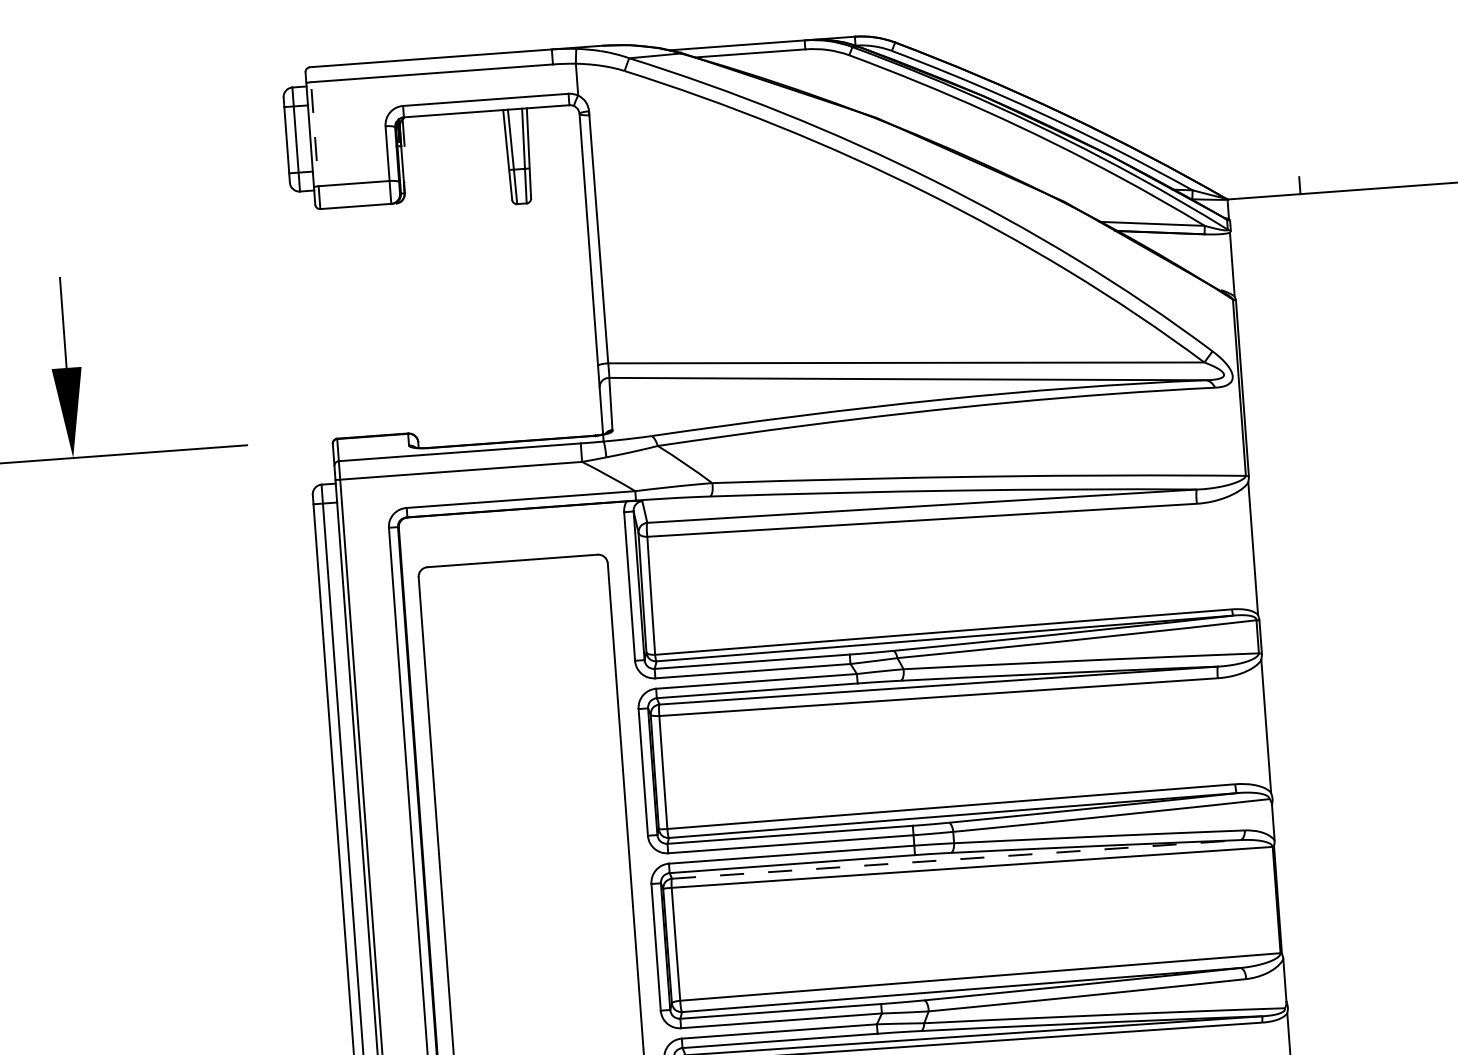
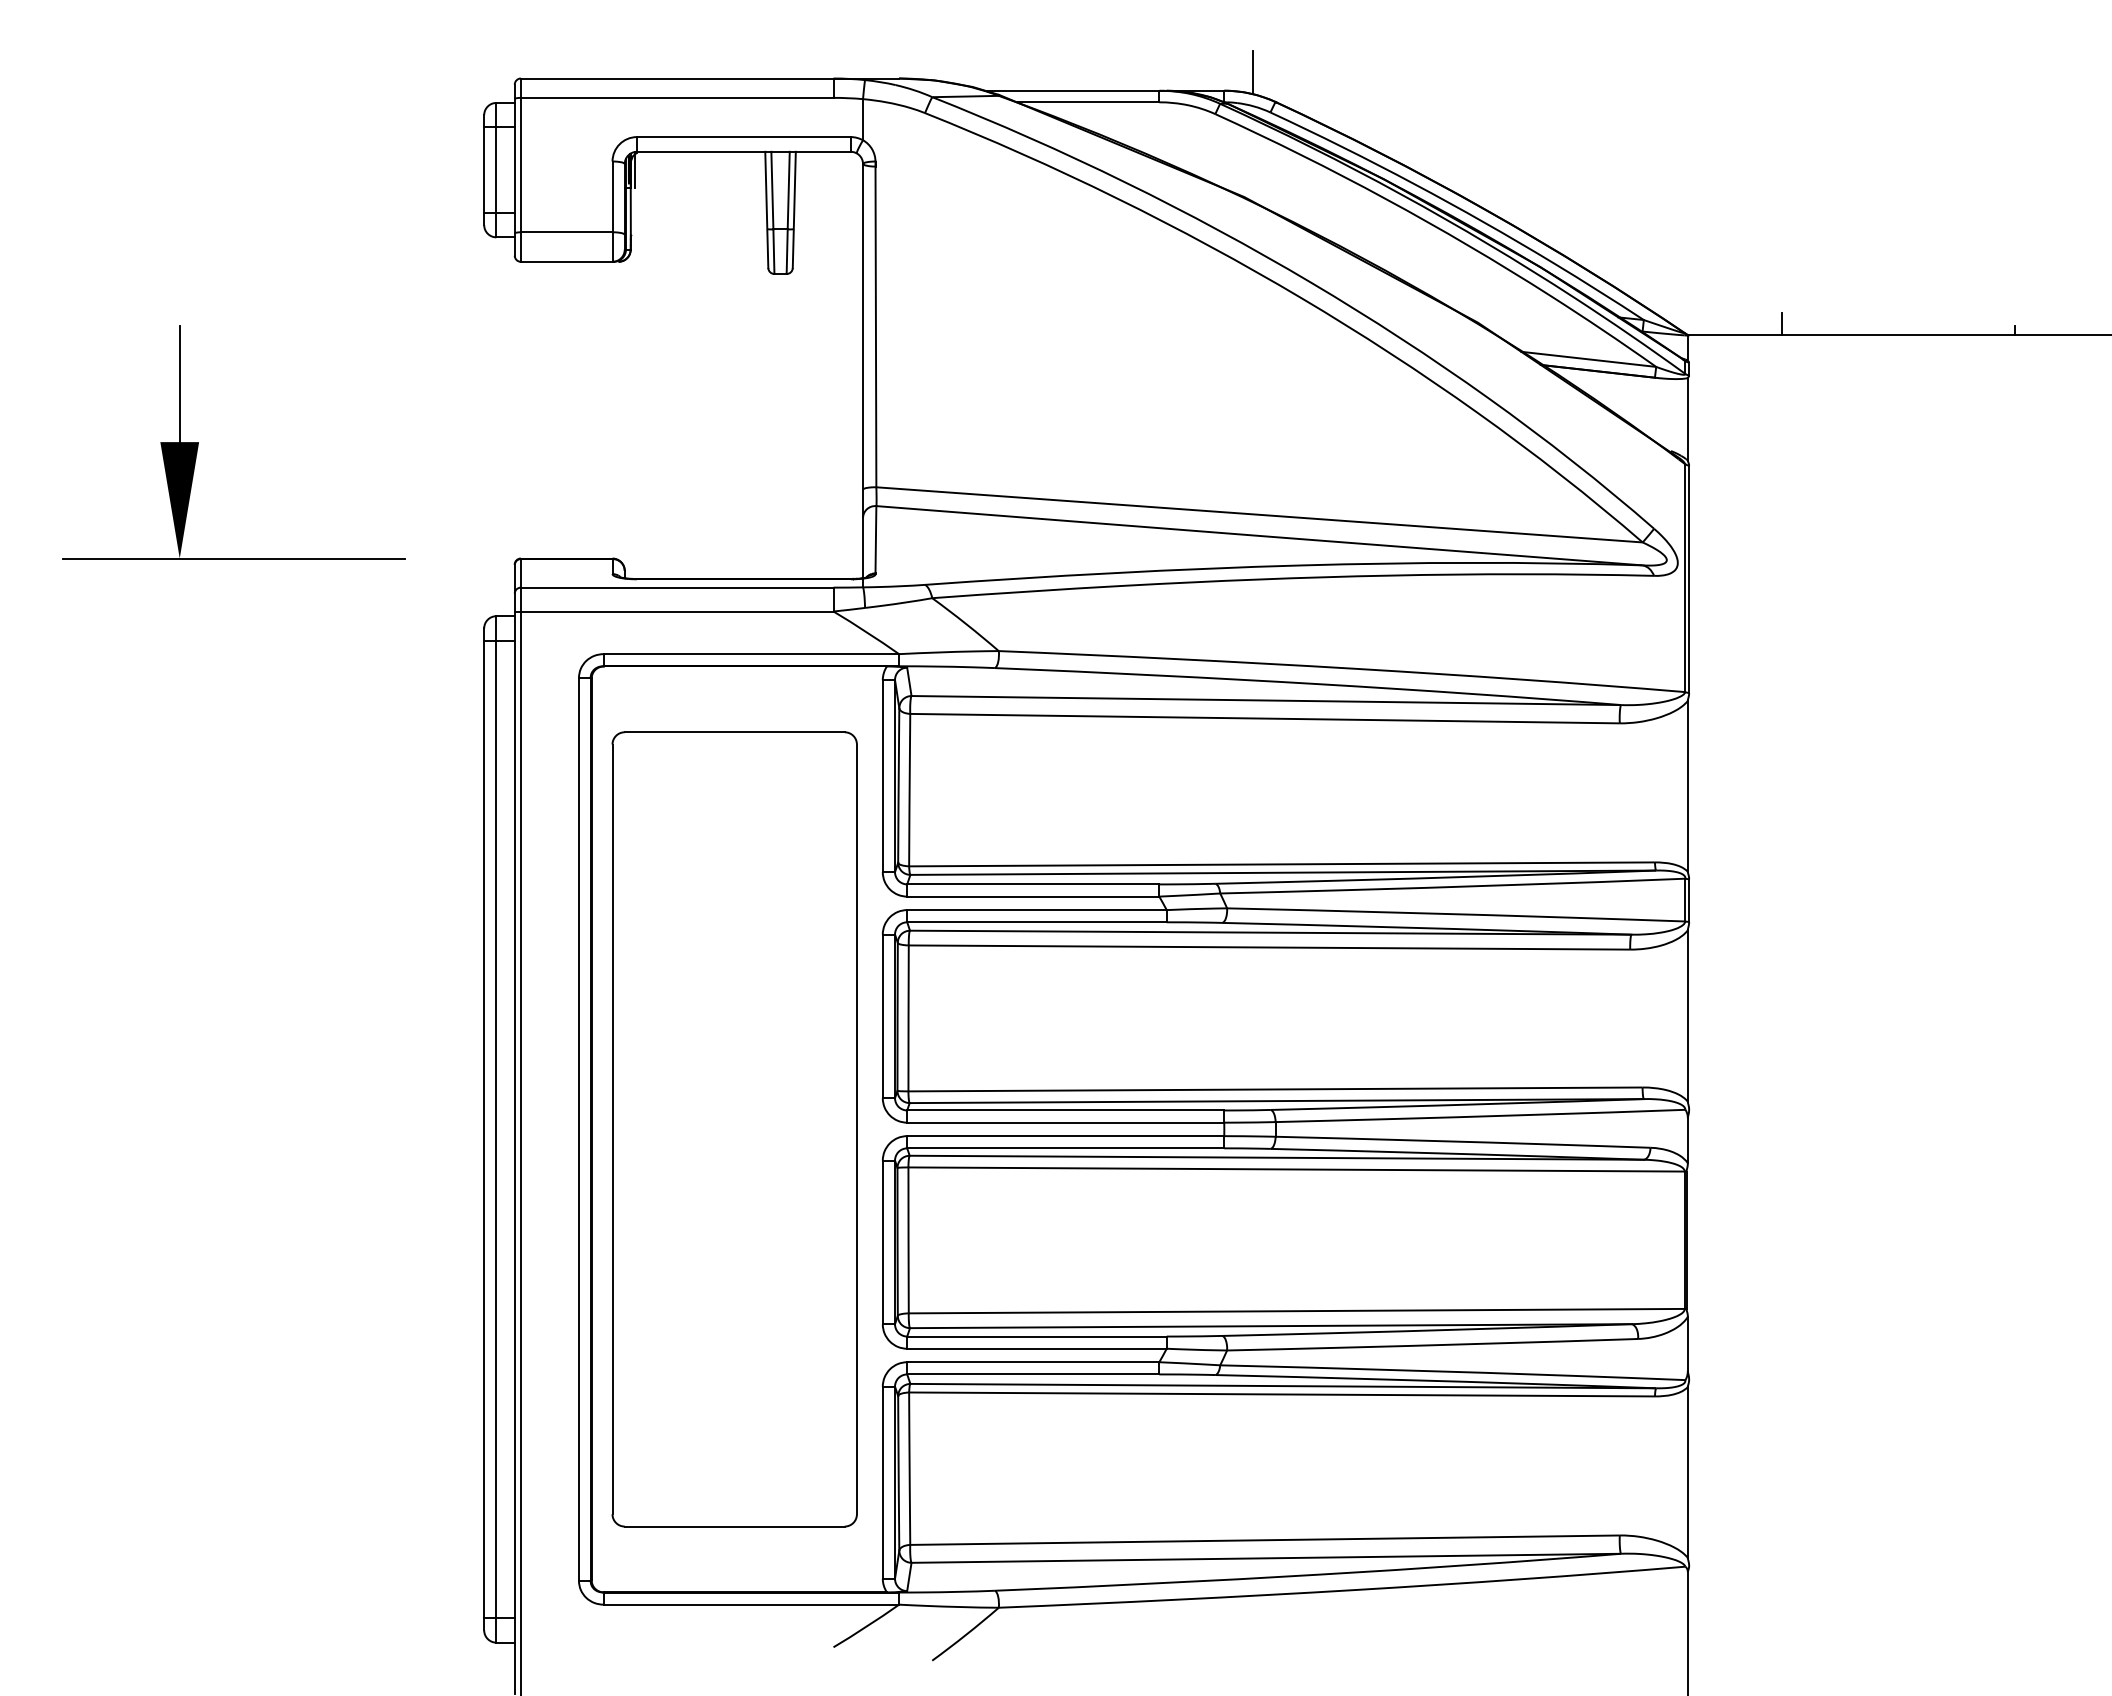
line: (875, 21) -> (1252, 72), added
line: (314, 138) -> (520, 170), dashed -> solid
line: (956, 859) -> (1277, 1157), dashed -> solid

